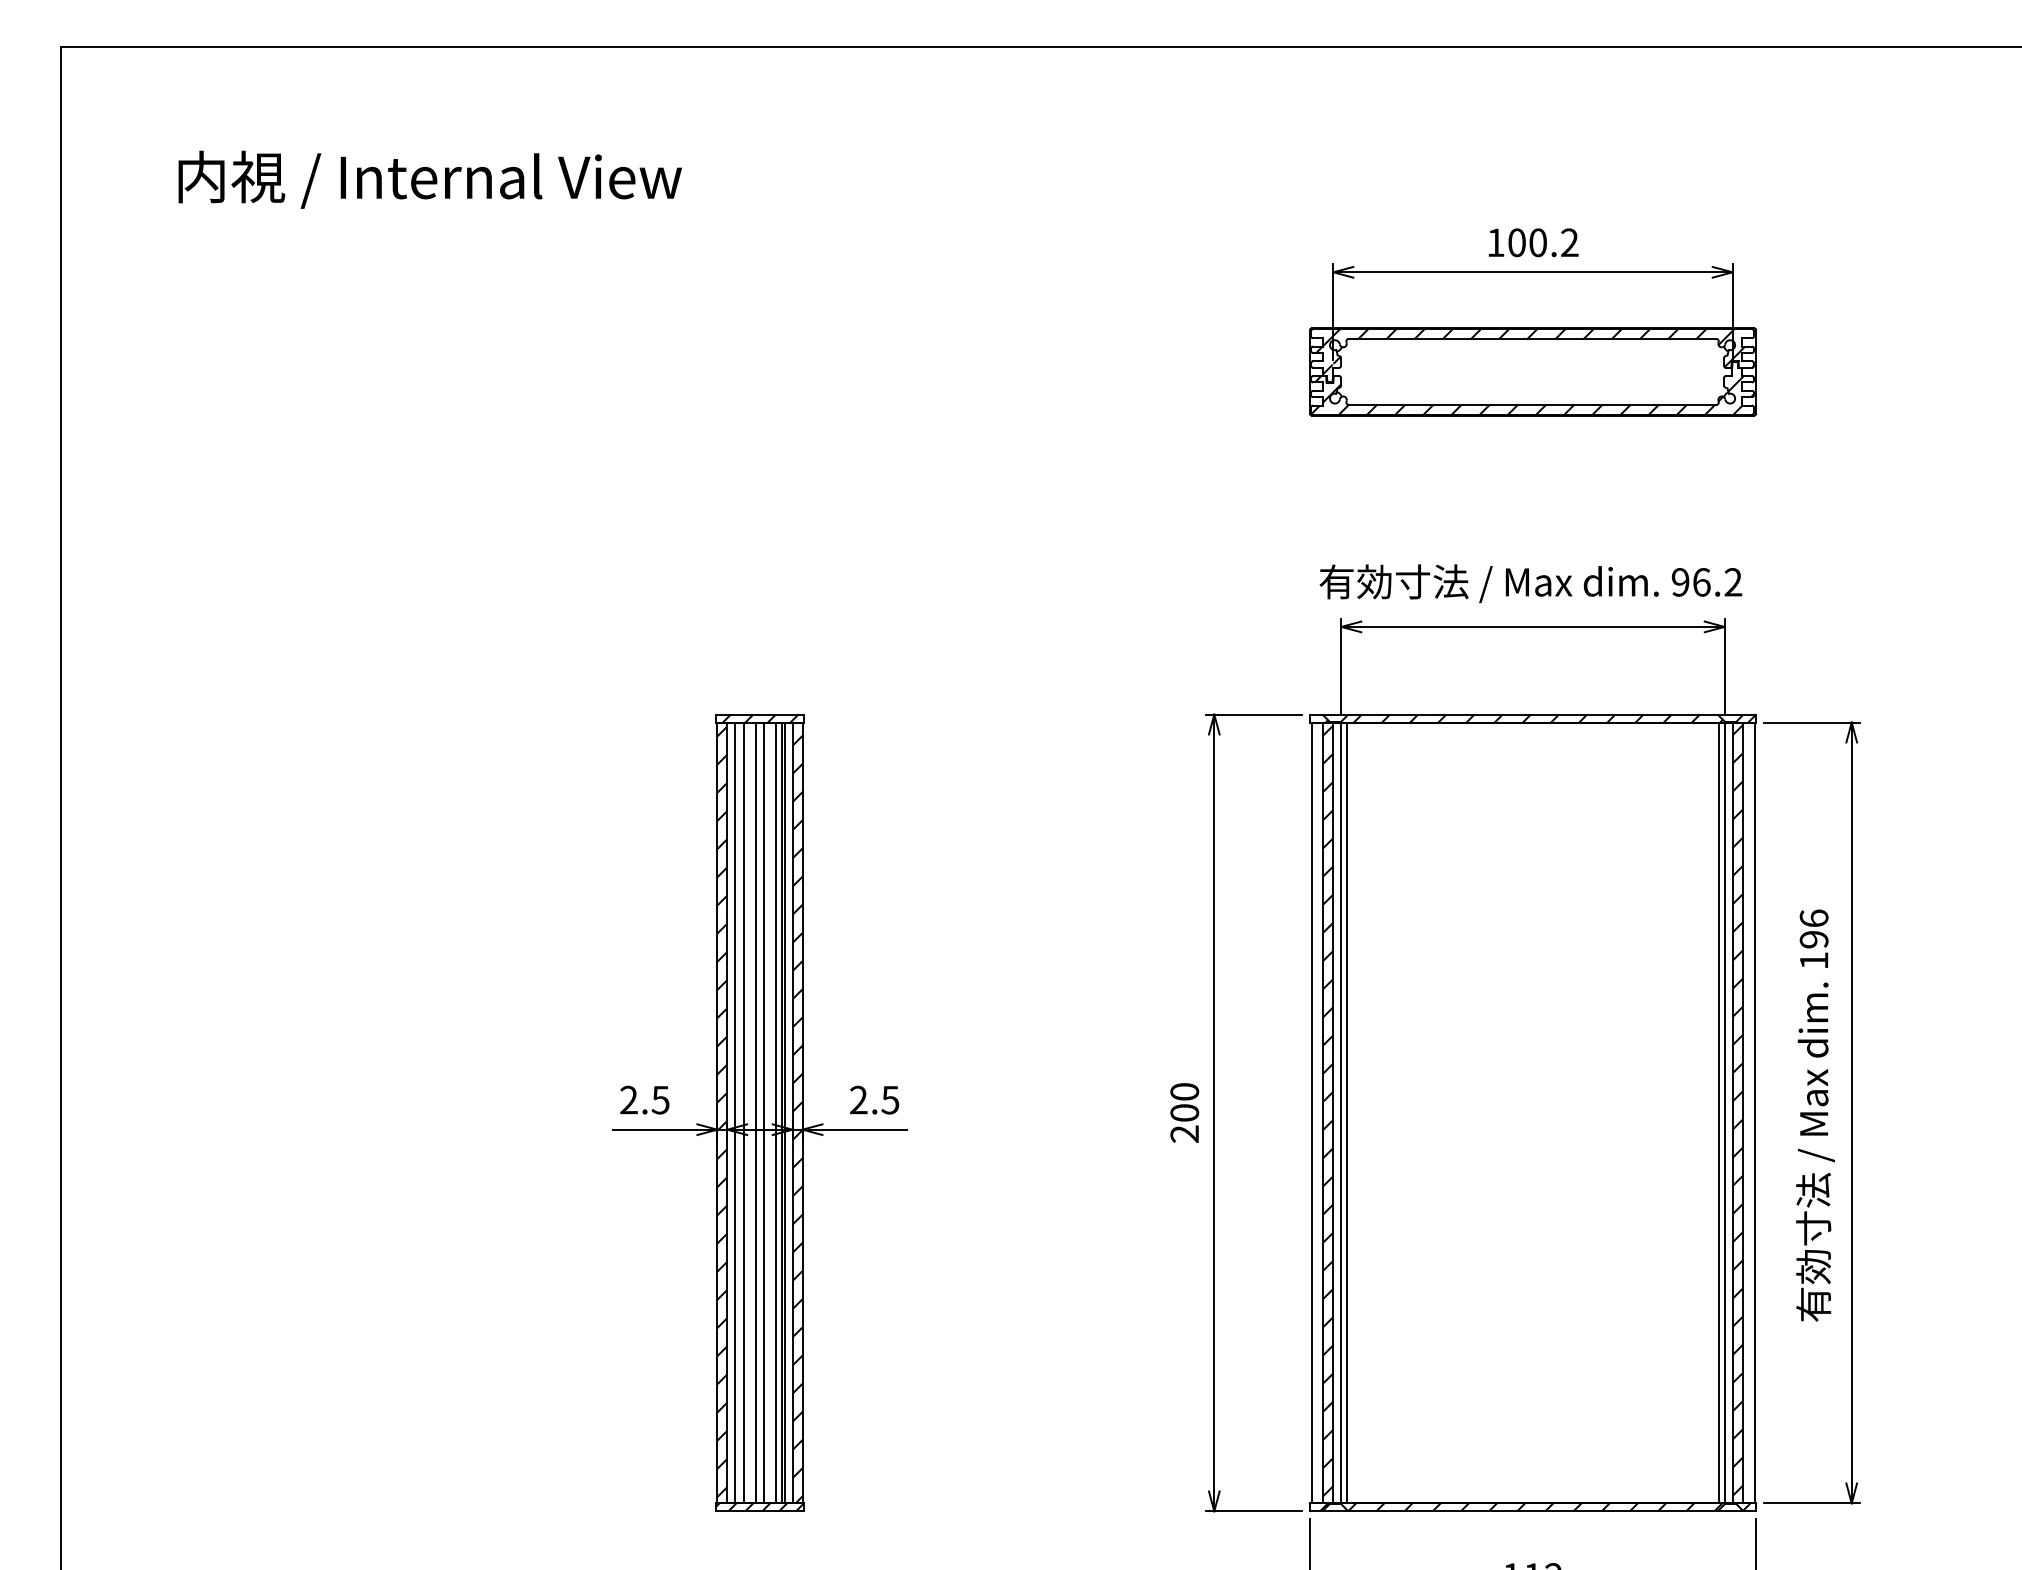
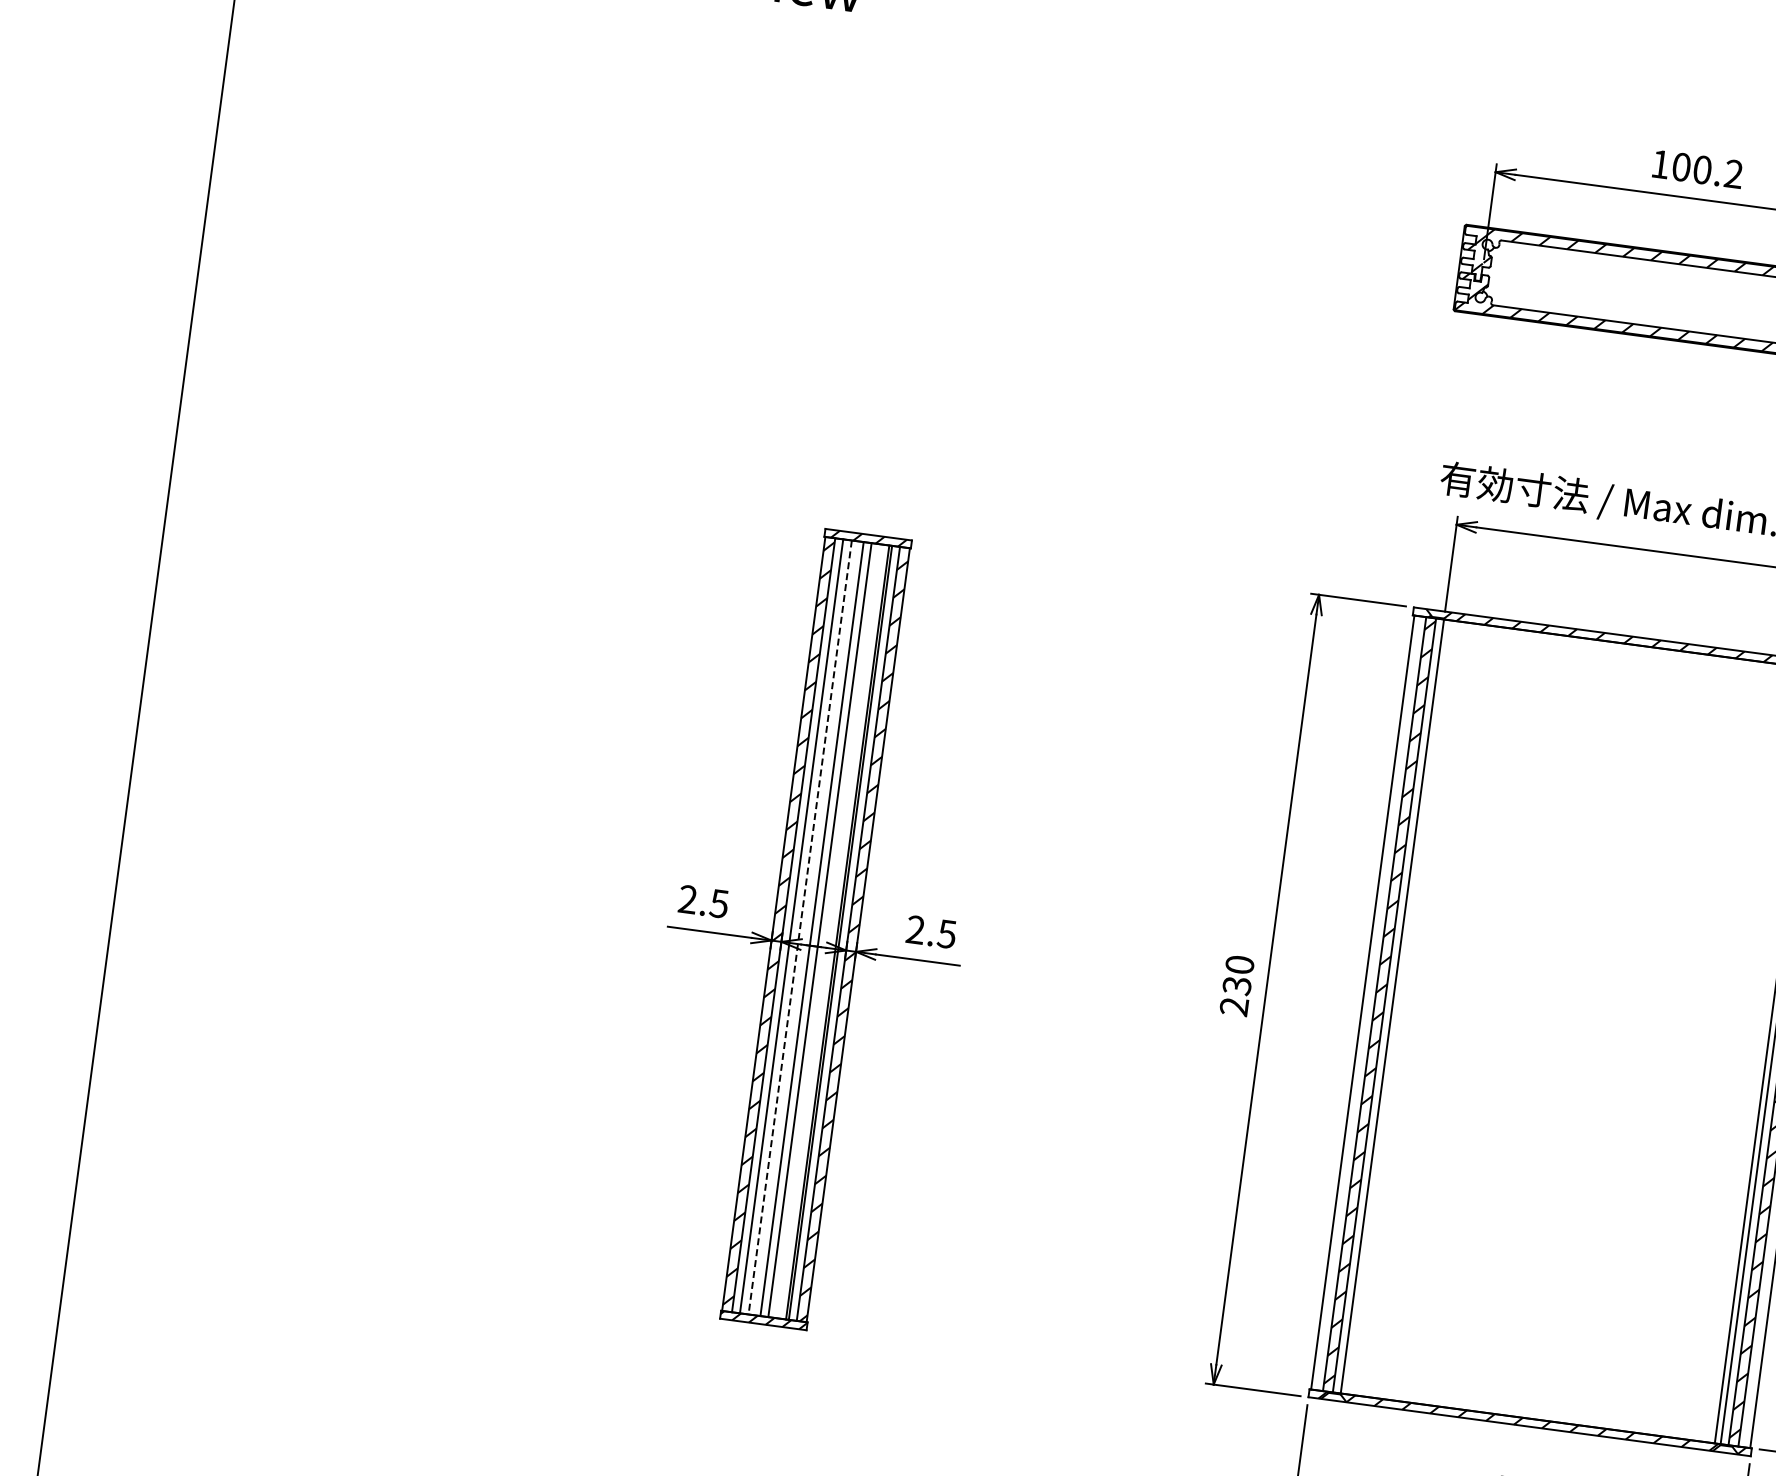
line: (775, 1112) -> (831, 931), removed
line: (1347, 1112) -> (1398, 1006), removed
line: (744, 1113) -> (800, 928), solid -> dashed
text: (1184, 1113) -> (1236, 986), 200 -> 230

